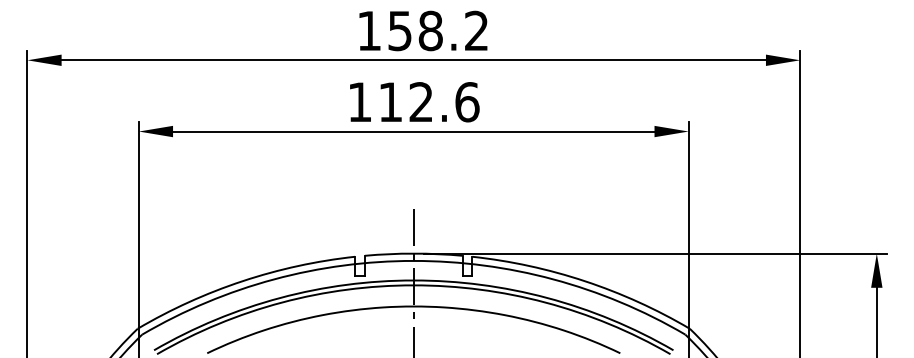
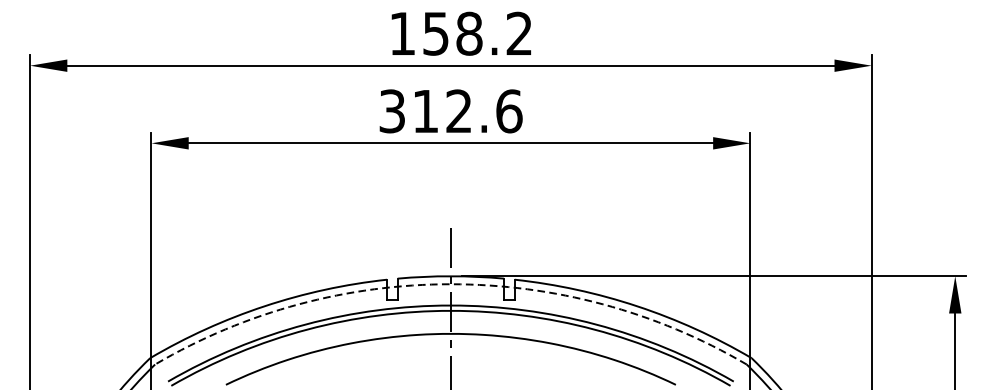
text: (359, 102) -> (391, 111), 112.6 -> 312.6
arc: (413, 260) -> (450, 283), solid -> dashed

